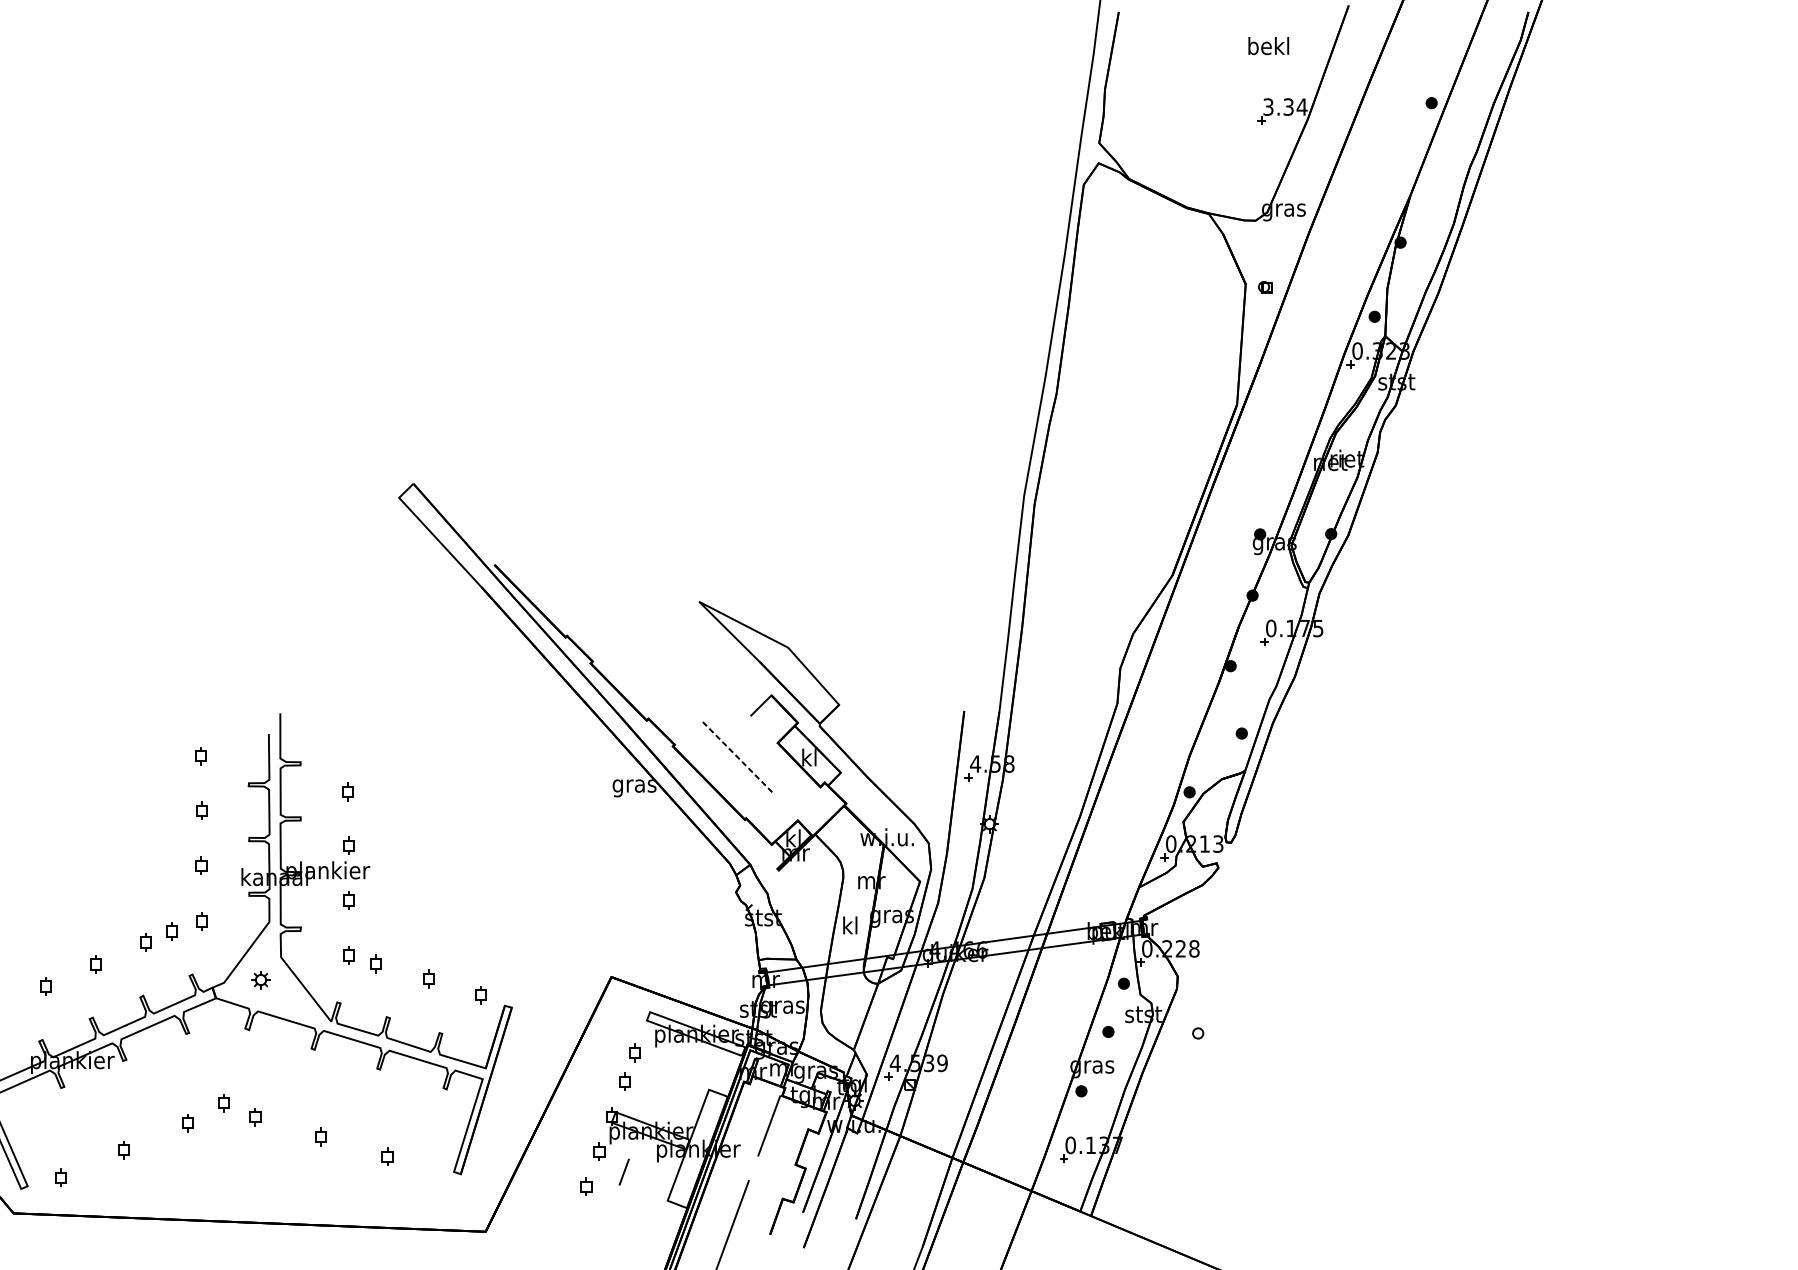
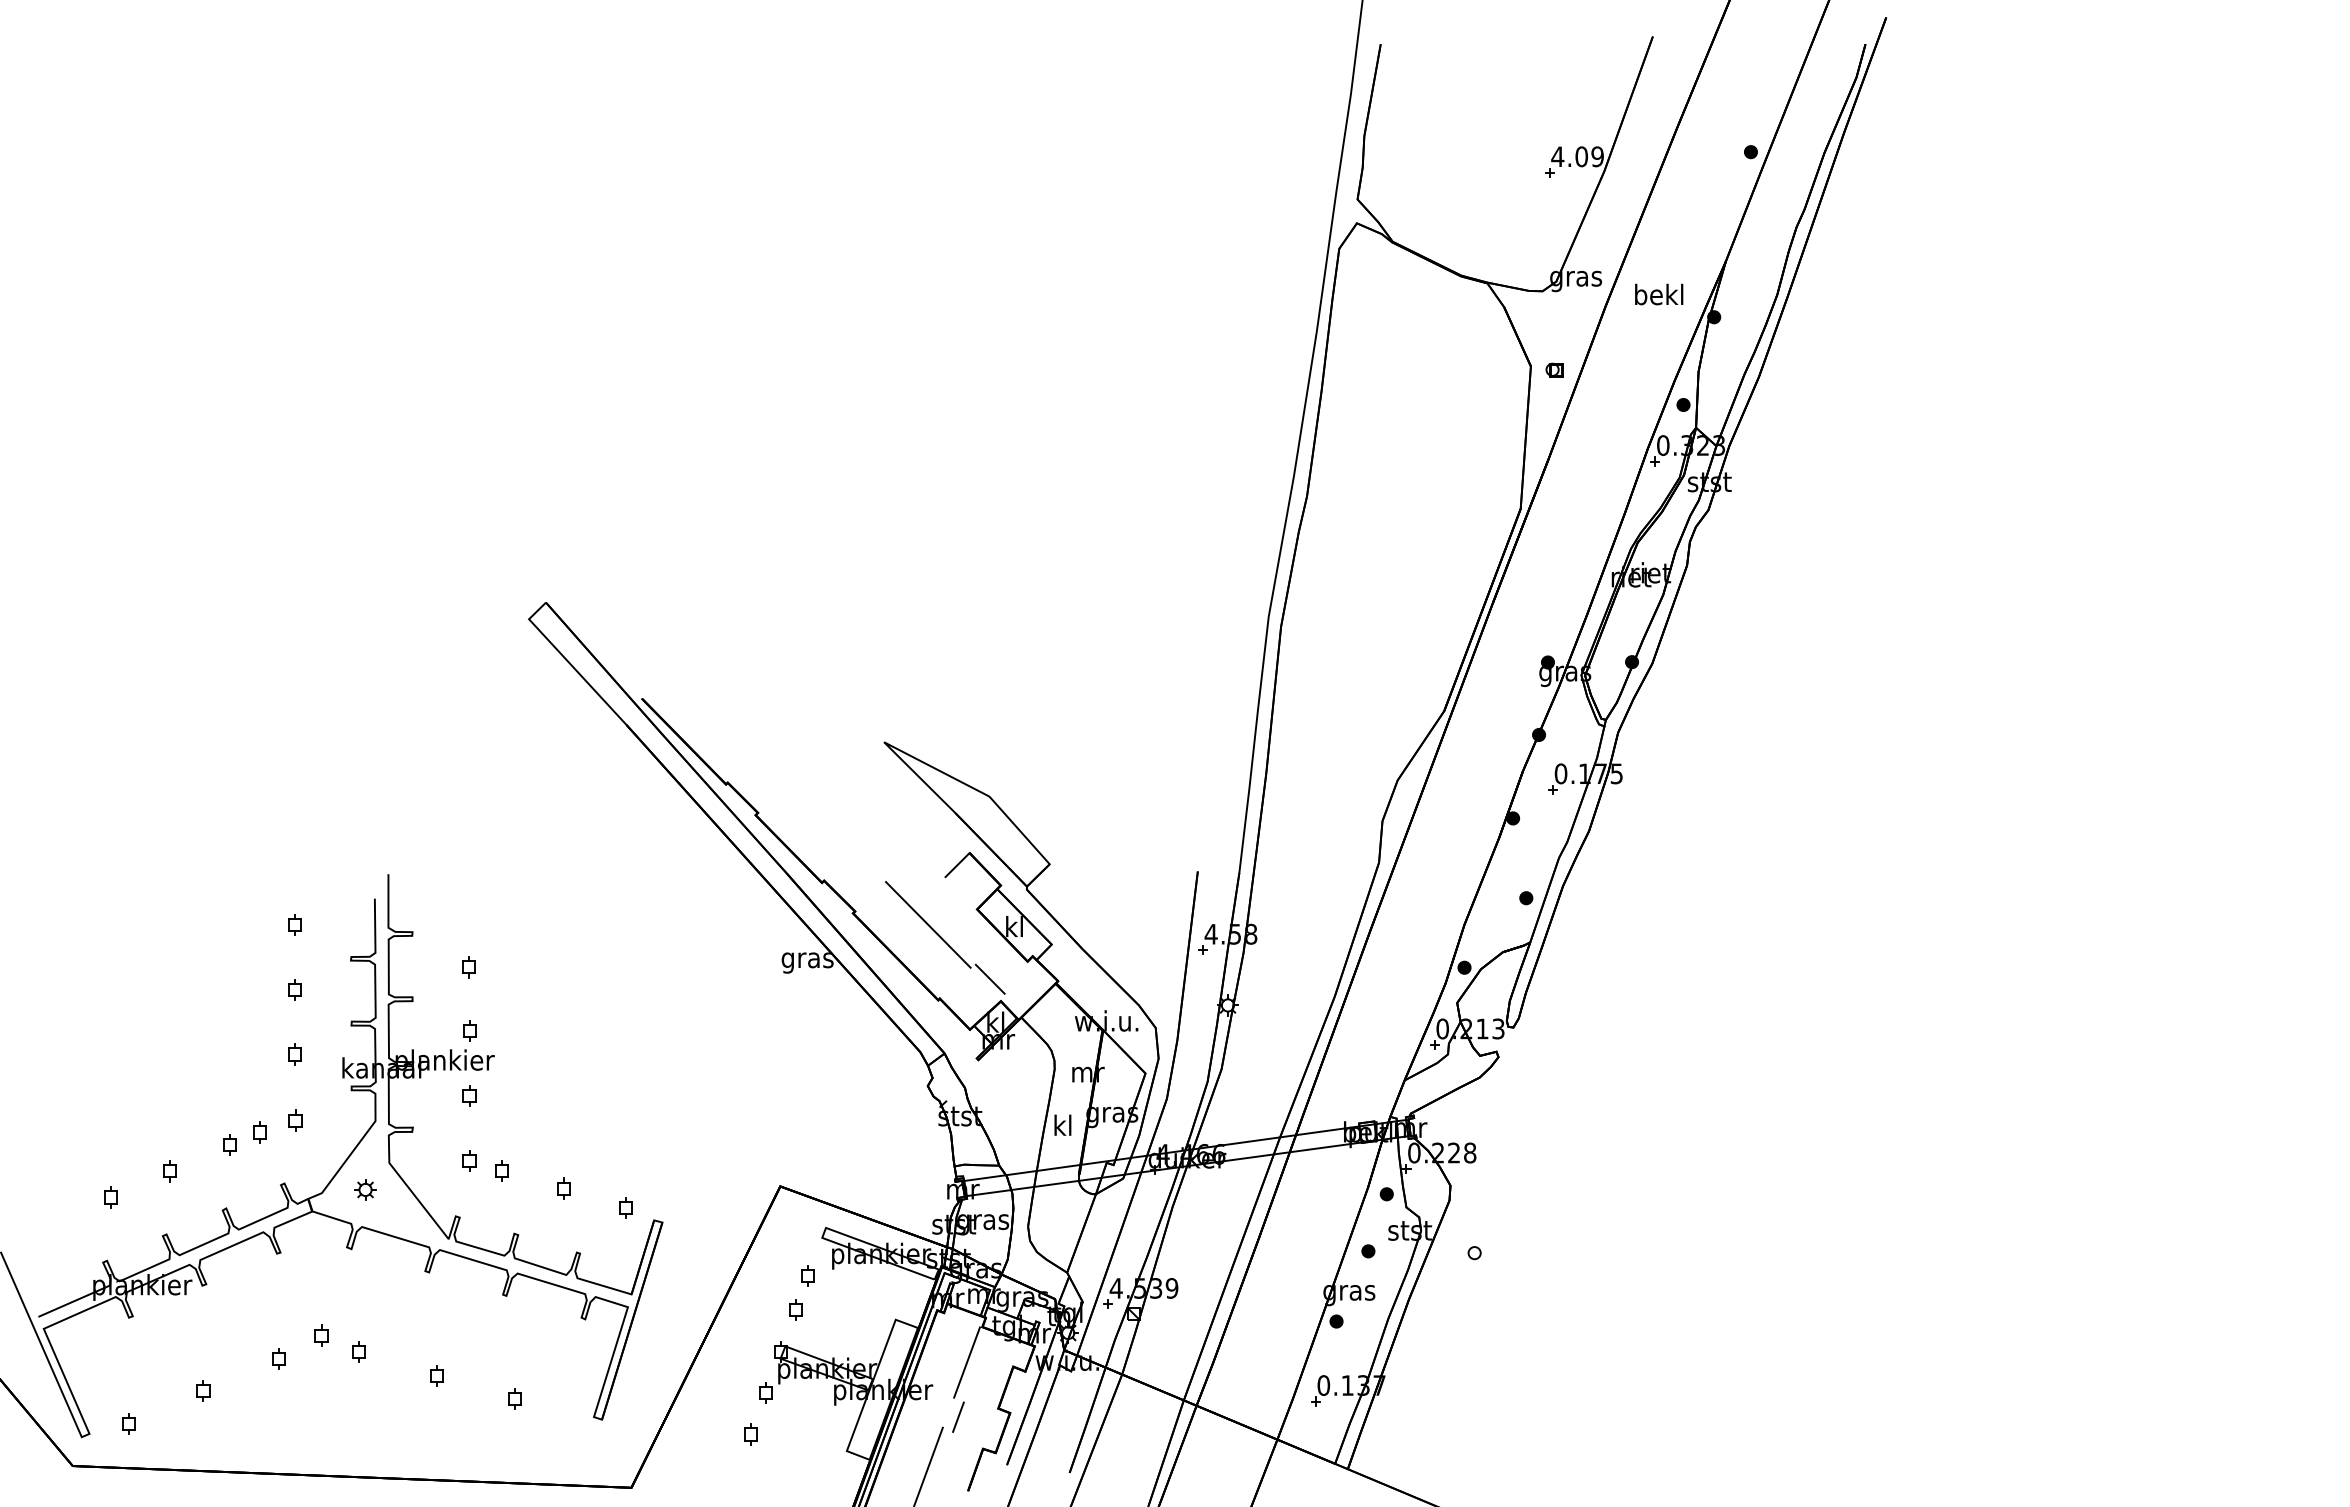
text: (1269, 45) -> (1659, 294), moved
text: (1285, 106) -> (1577, 156), 3.34 -> 4.09
line: (735, 755) -> (927, 924), dashed -> solid
line: (788, 801) -> (989, 978), added
line: (624, 1171) -> (958, 1416), moved

